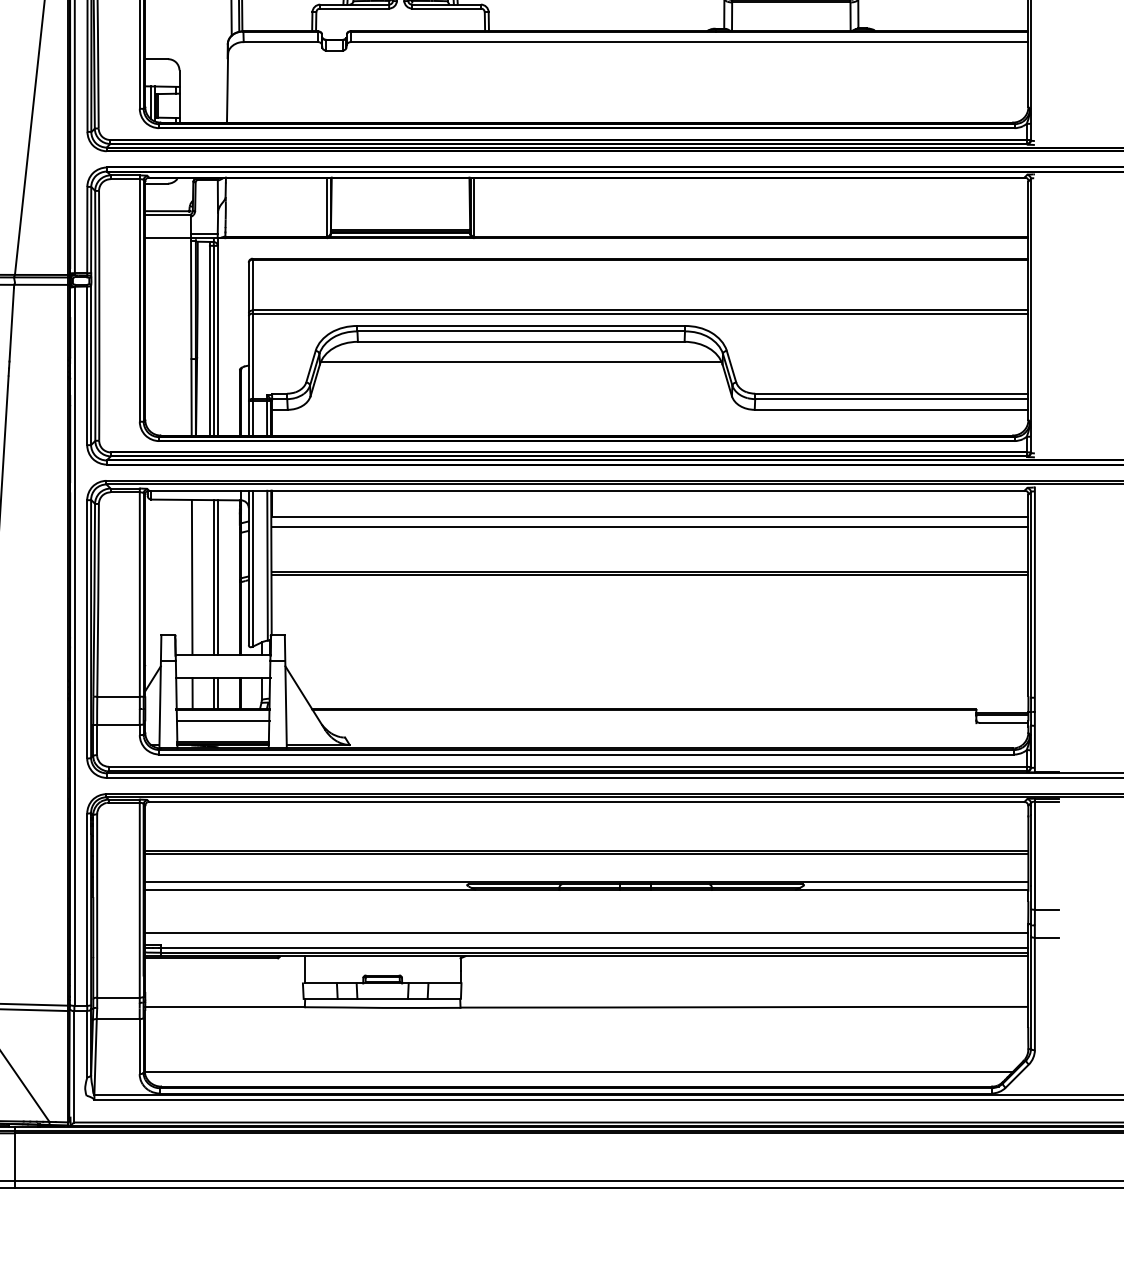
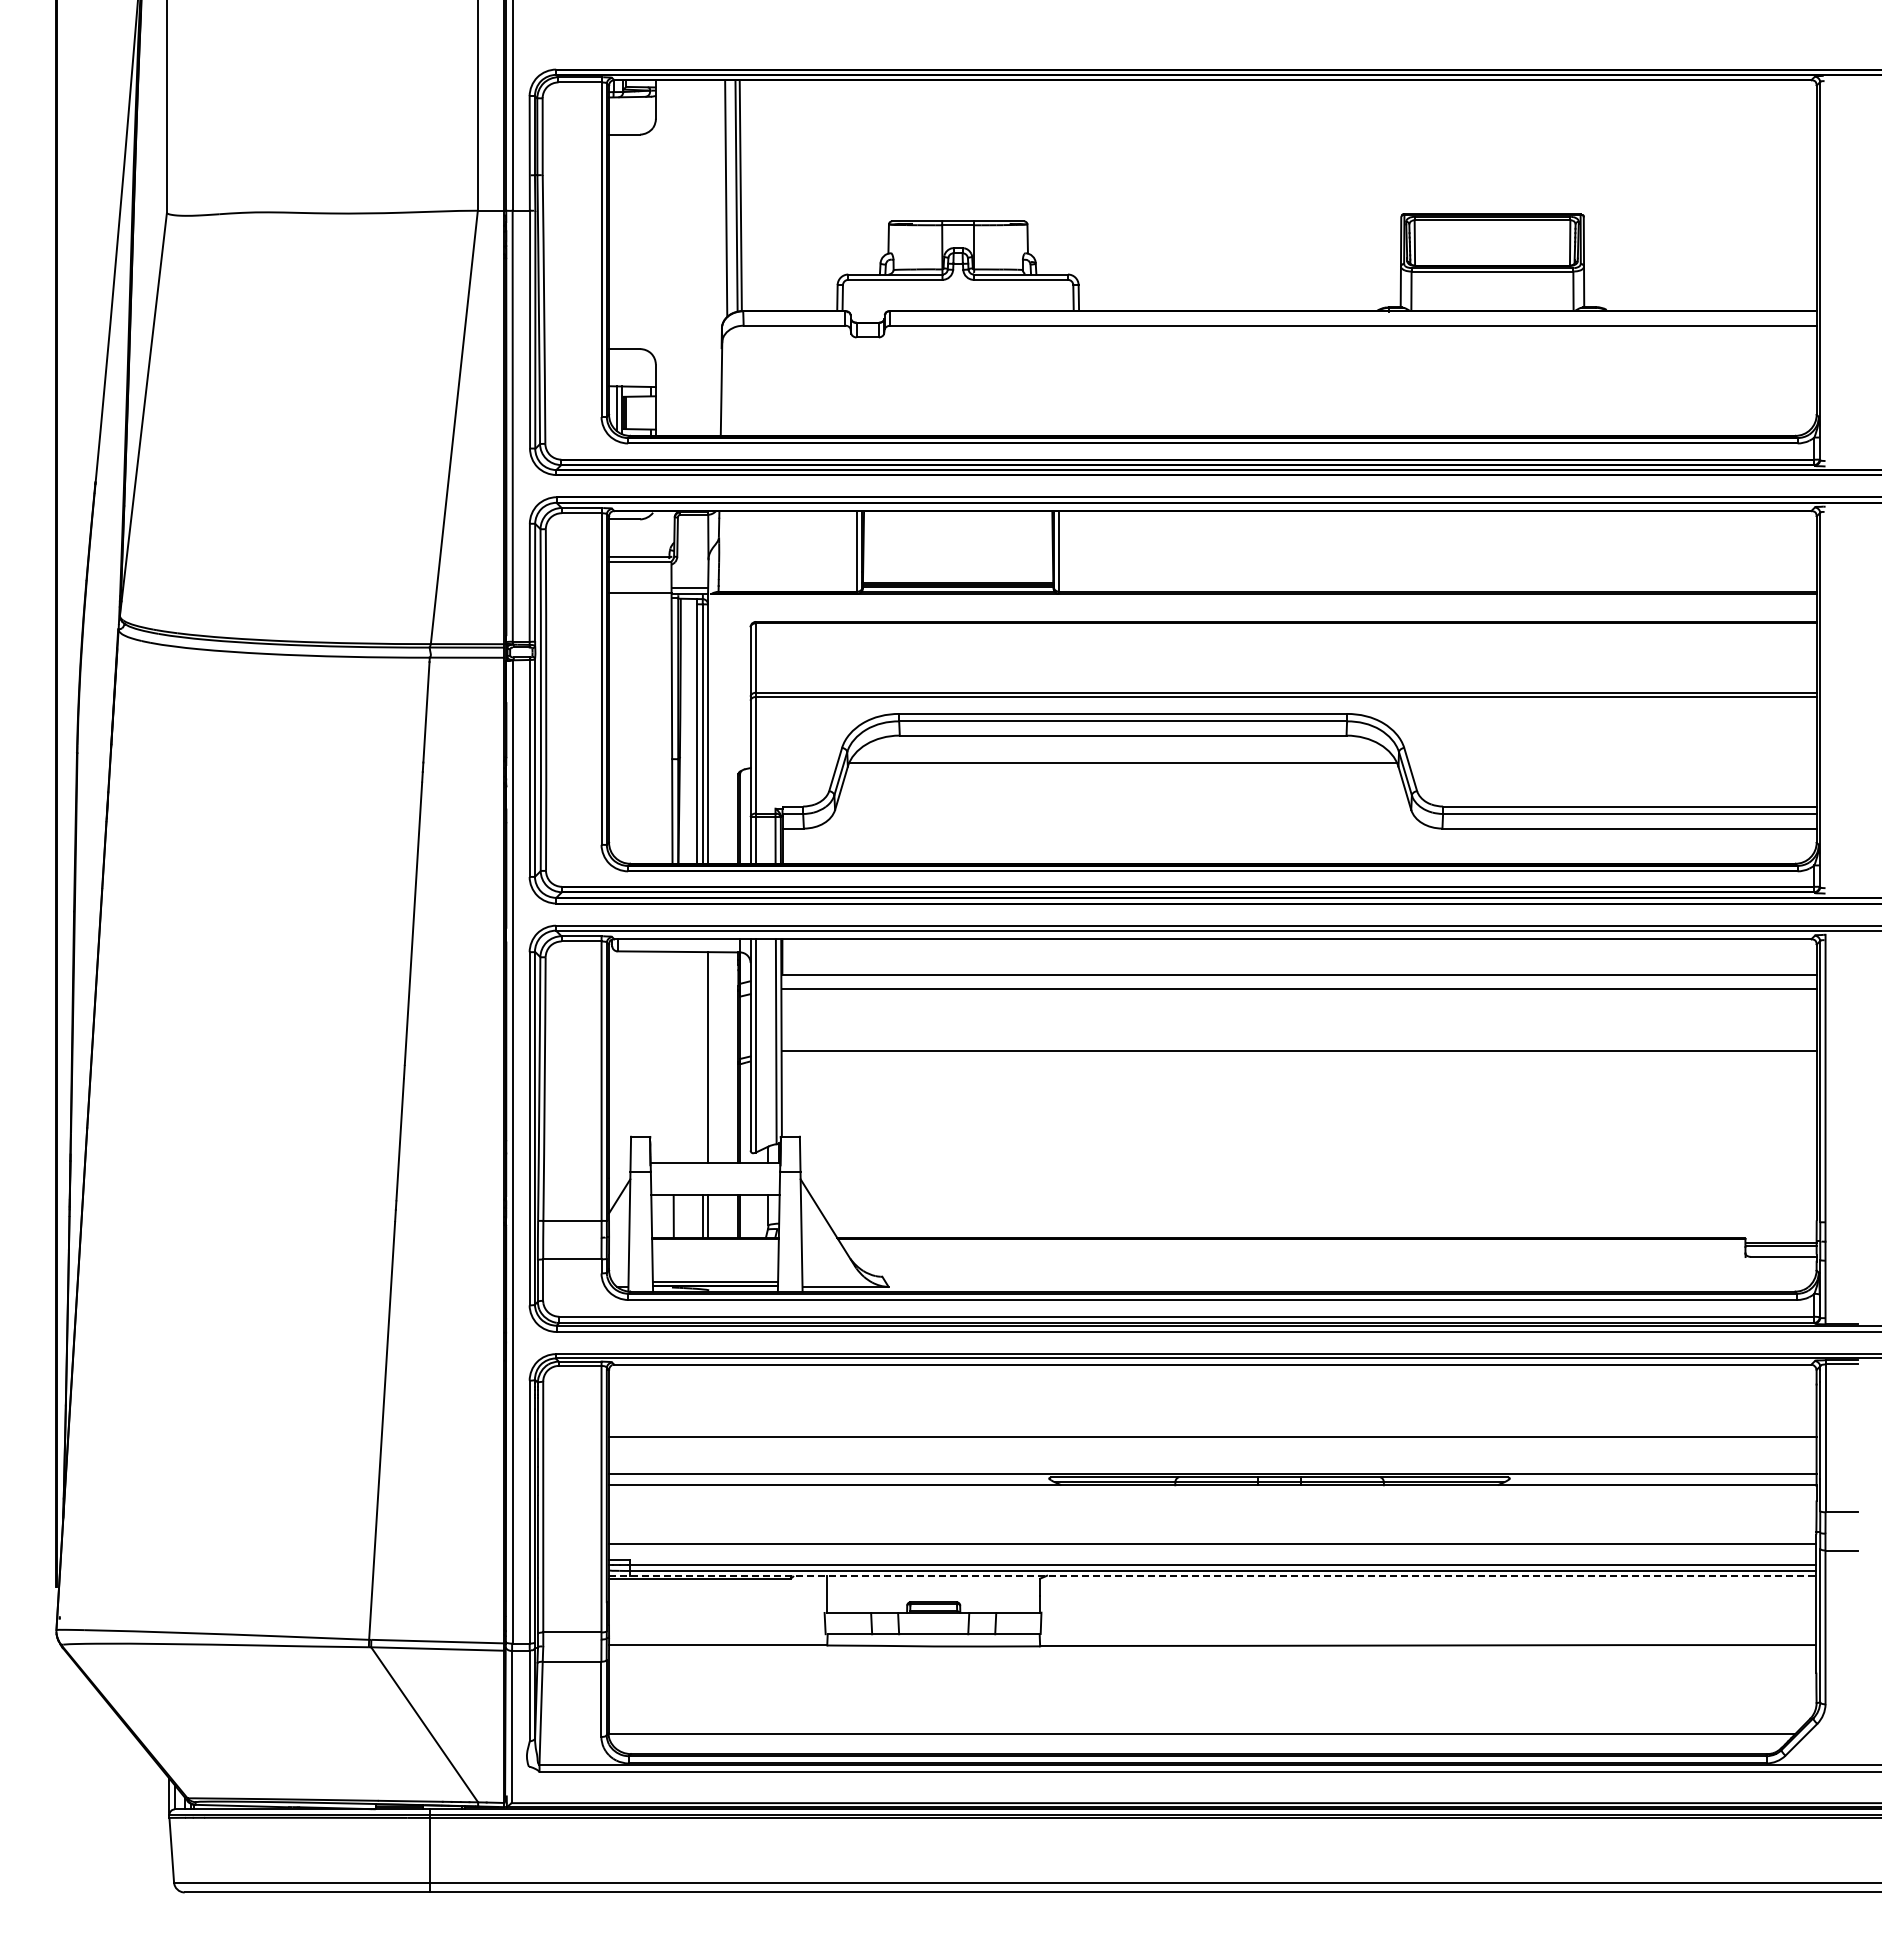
line: (649, 575) -> (1298, 1054), removed
line: (191, 577) -> (672, 1057), removed
line: (213, 577) -> (702, 1057), removed
line: (223, 721) -> (715, 1254), removed
line: (586, 850) -> (1212, 1431), removed
line: (586, 956) -> (1212, 1575), solid -> dashed

